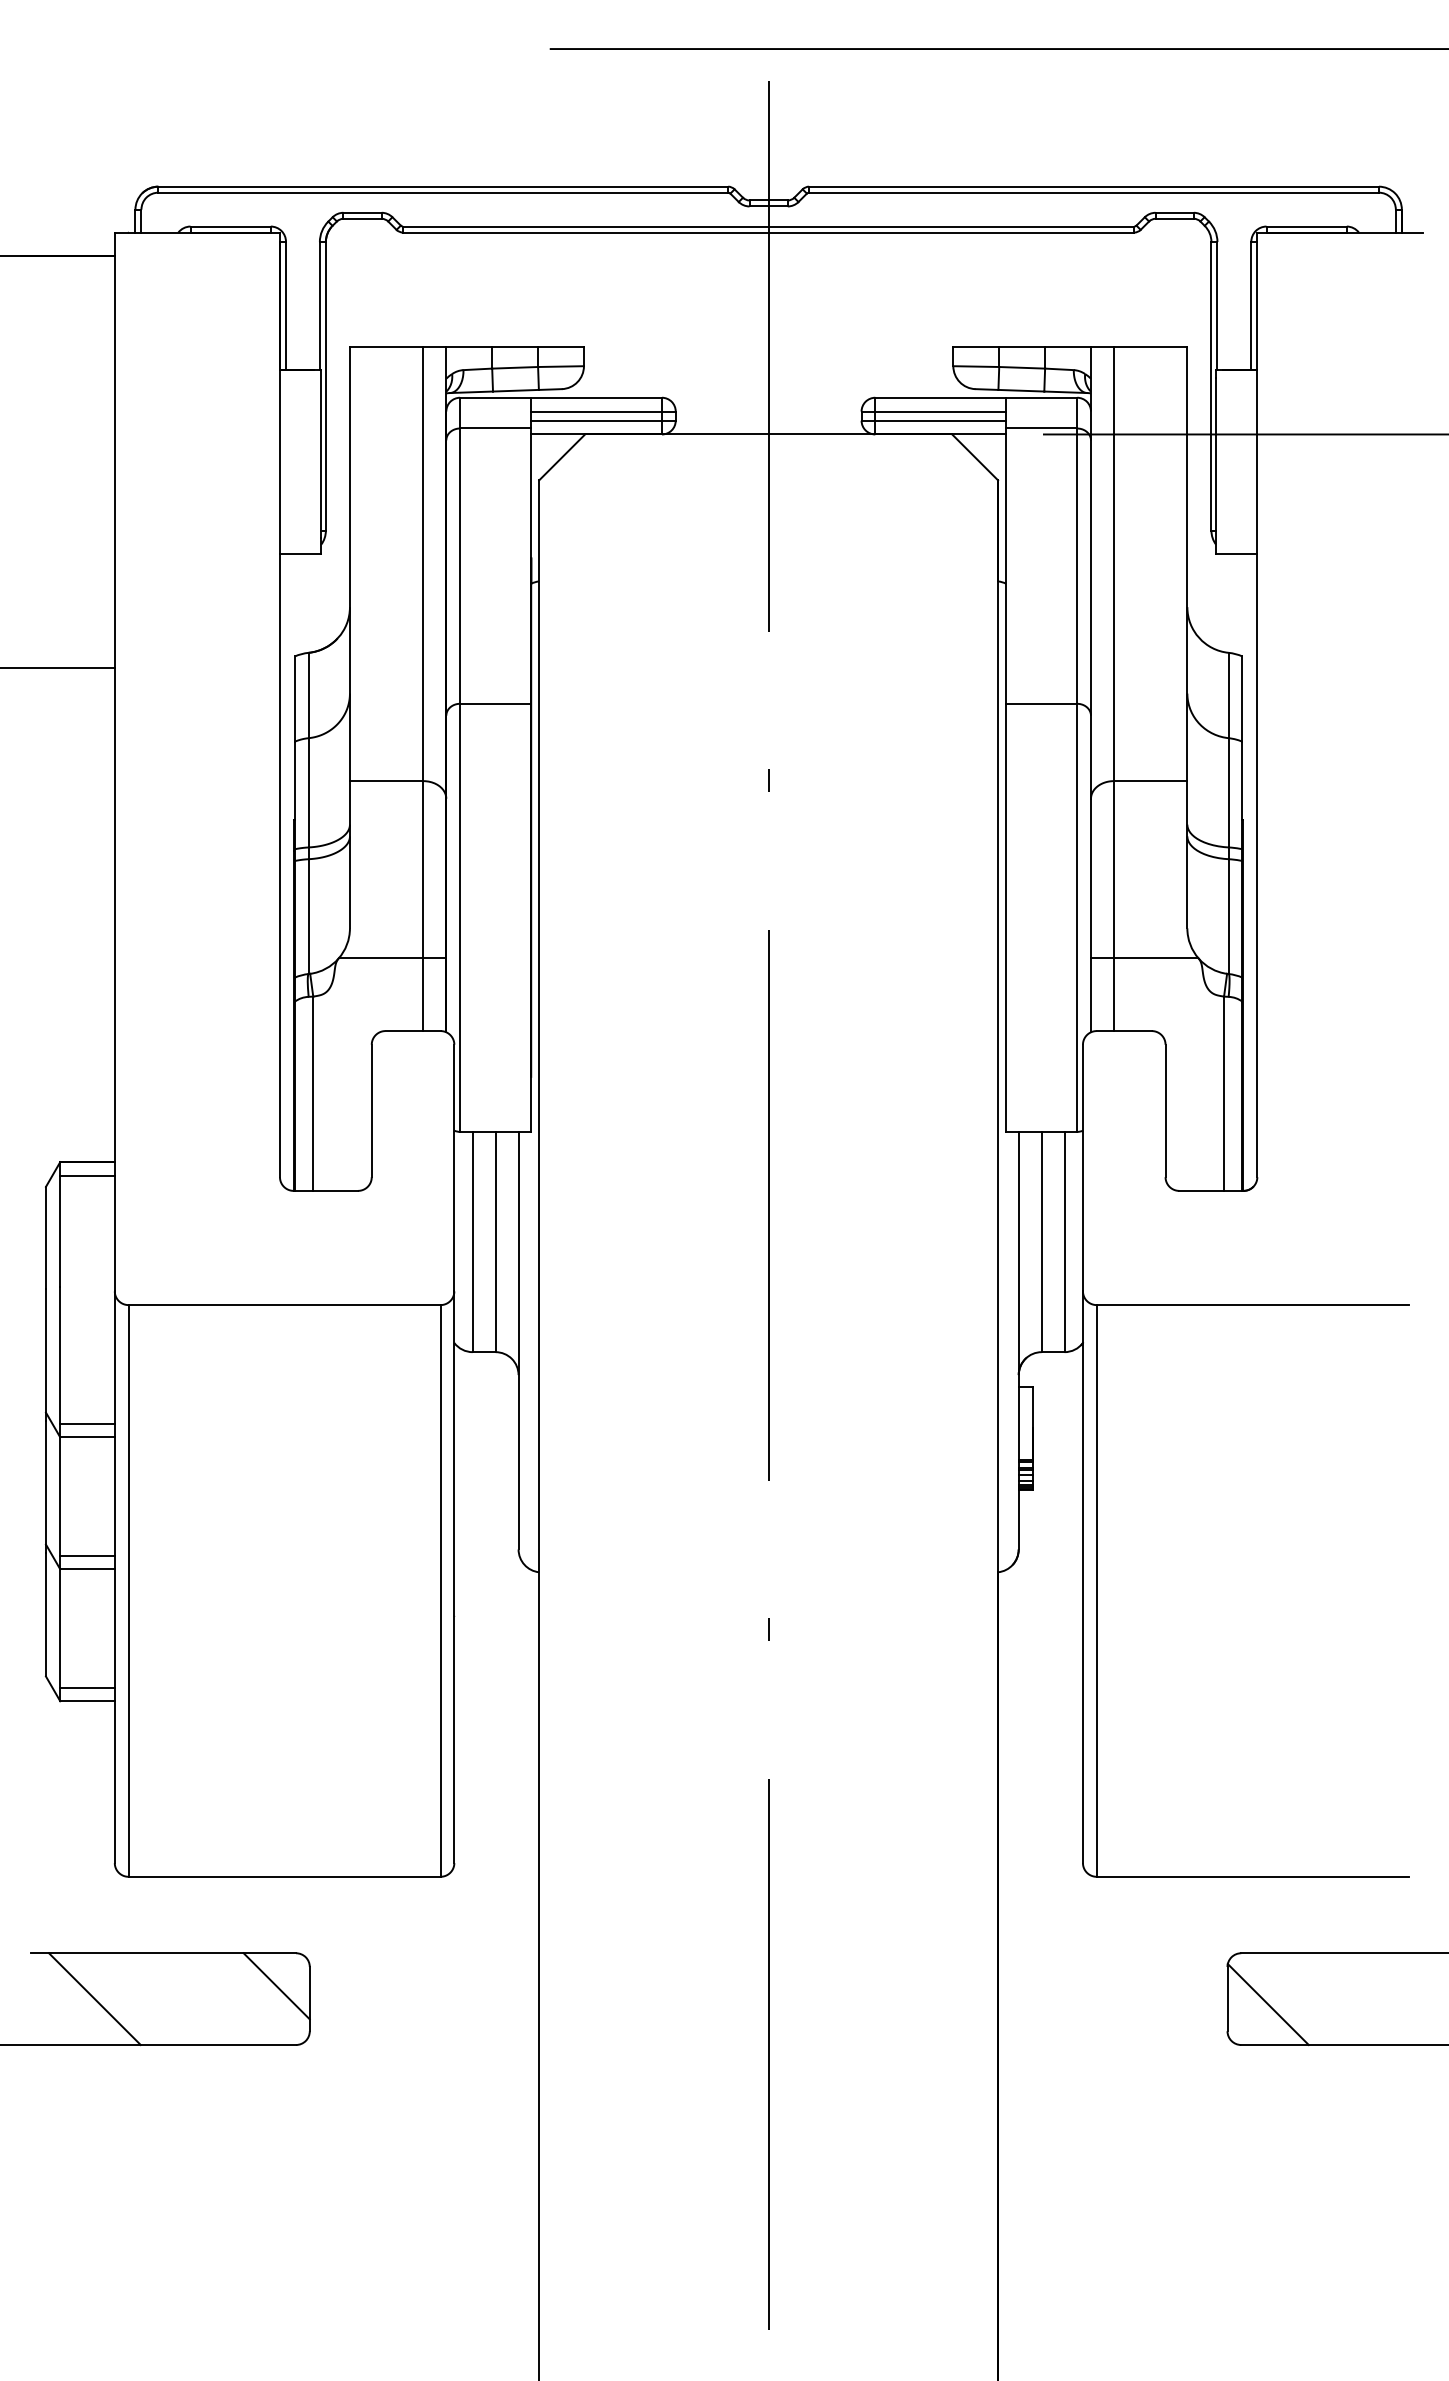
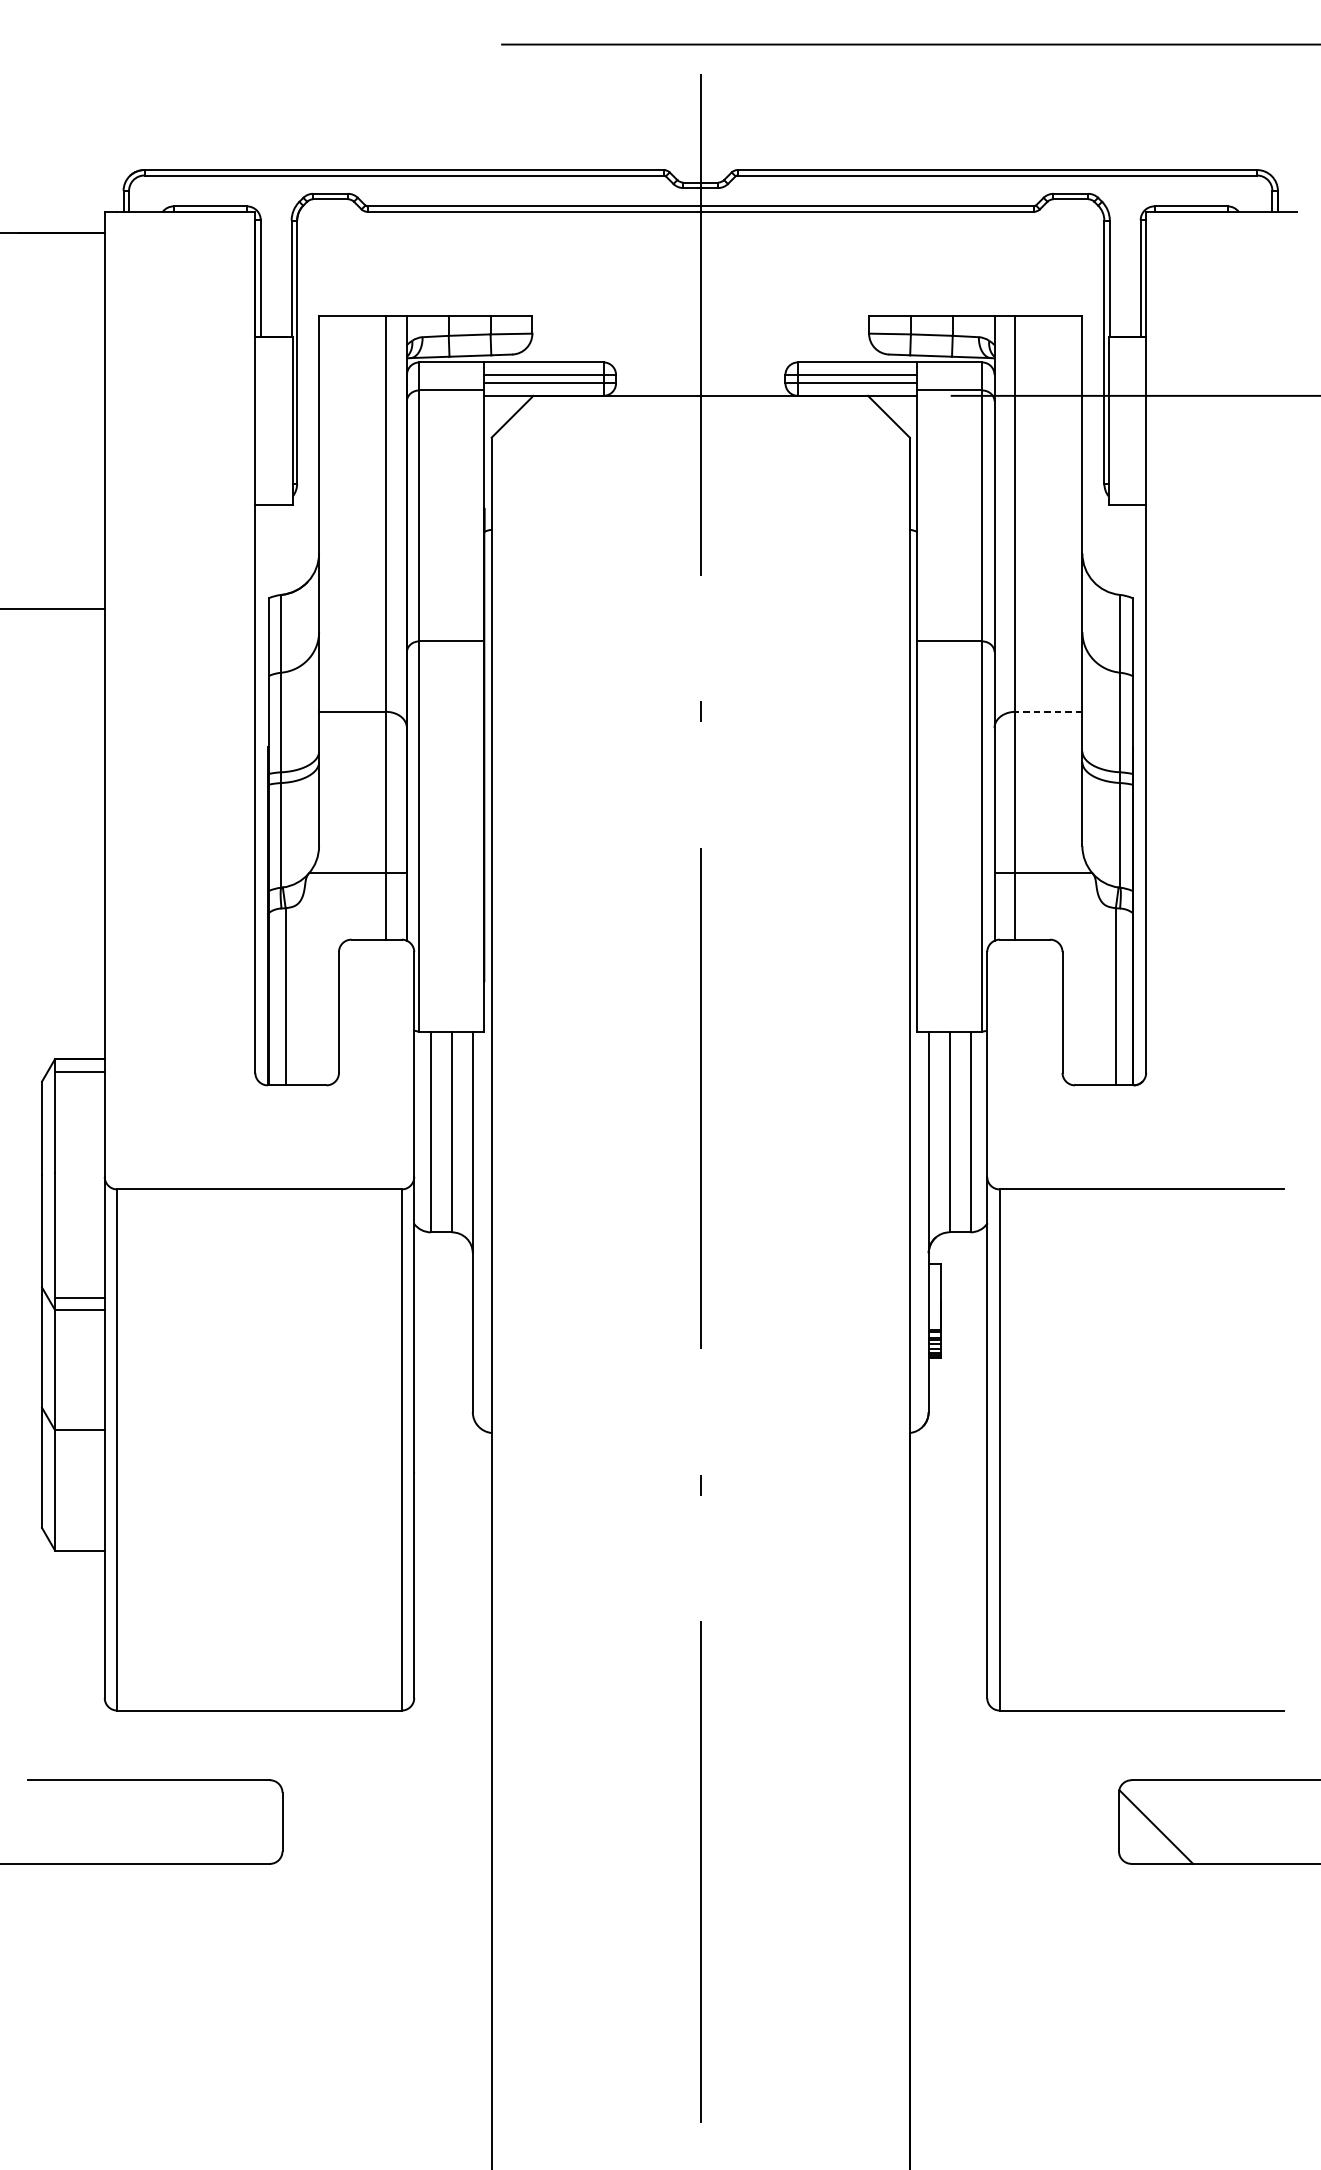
line: (1150, 781) -> (1048, 712), solid -> dashed
line: (87, 1555) -> (79, 1417), removed
line: (87, 1687) -> (79, 1538), removed
line: (276, 1986) -> (252, 1810), removed
line: (94, 1999) -> (86, 1822), removed

